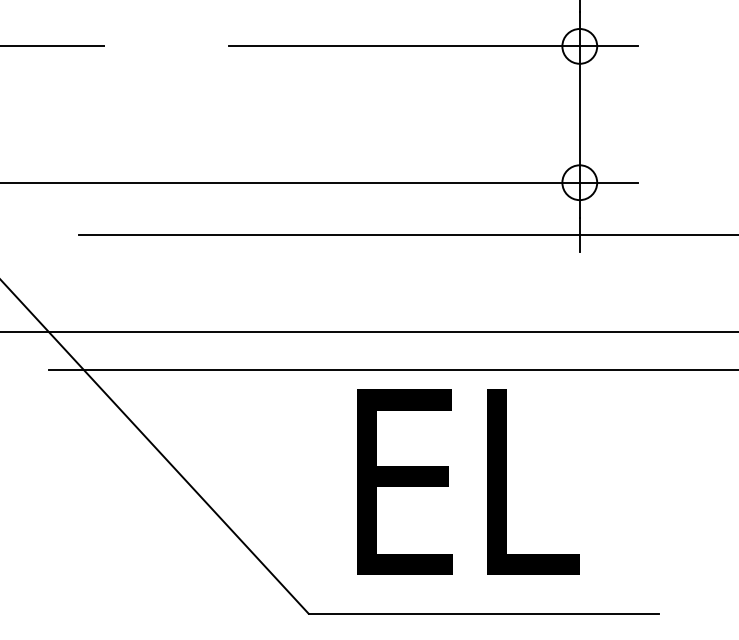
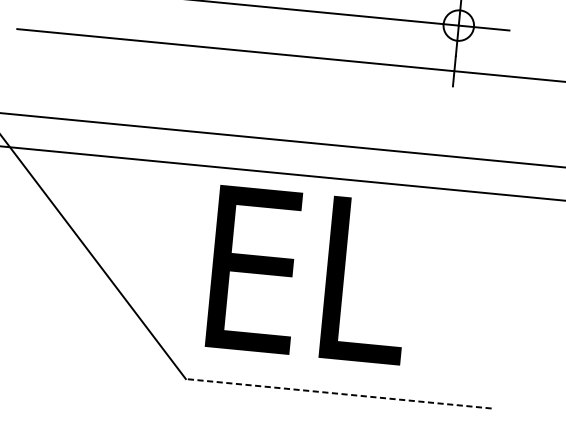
text: (468, 481) -> (310, 274), moved
line: (483, 613) -> (338, 393), solid -> dashed

